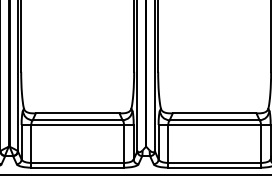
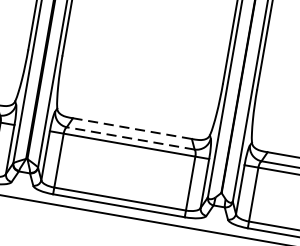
line: (77, 113) -> (132, 128), solid -> dashed
line: (77, 120) -> (130, 138), solid -> dashed

